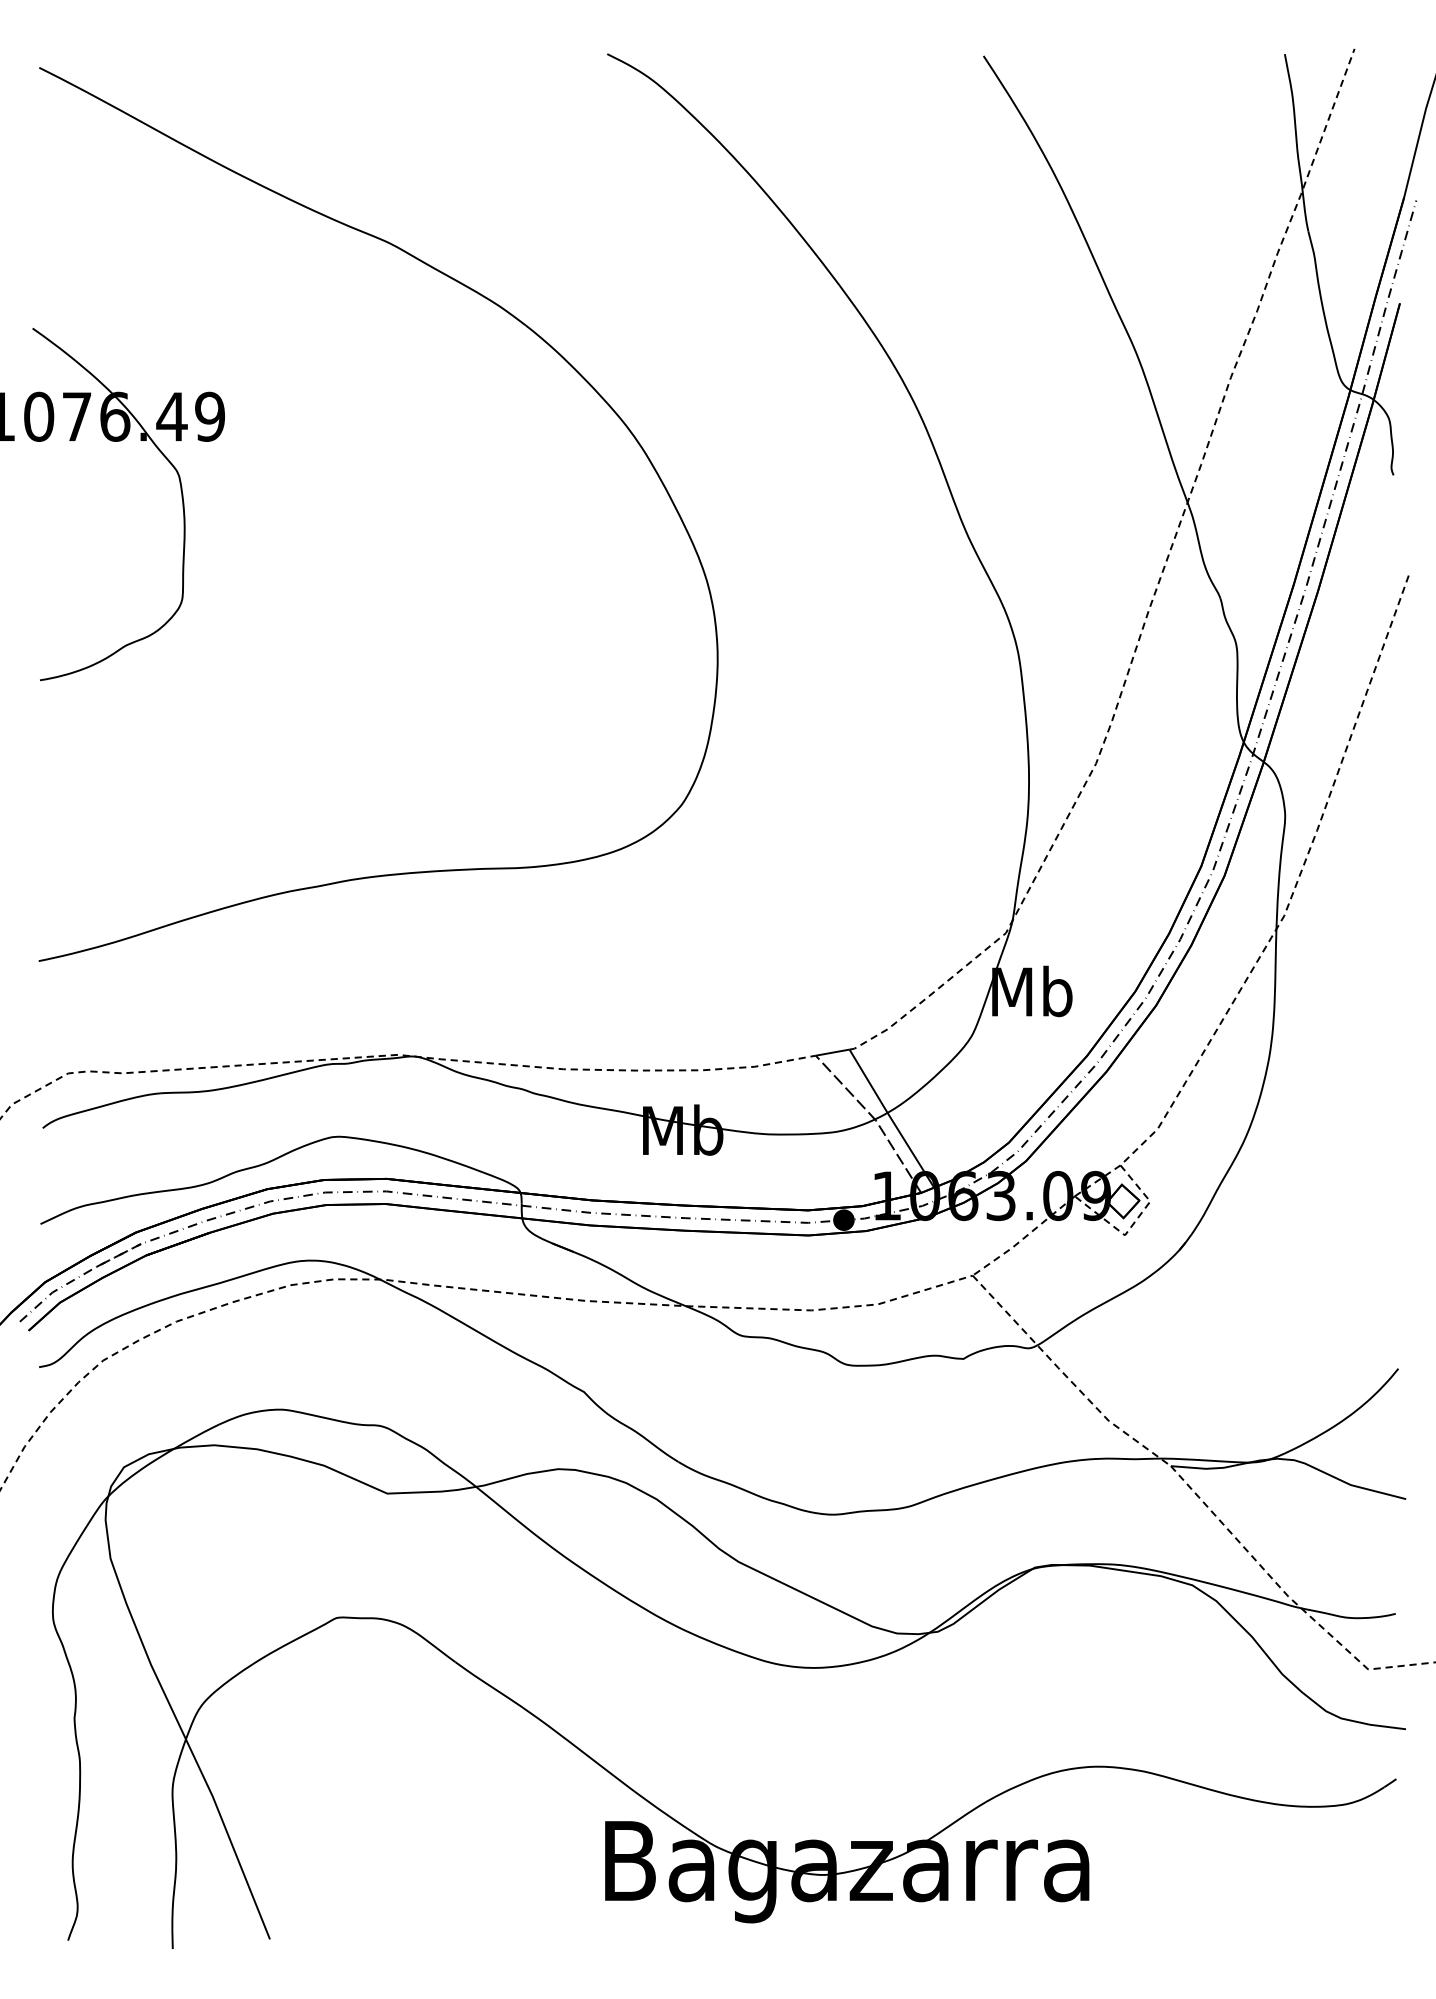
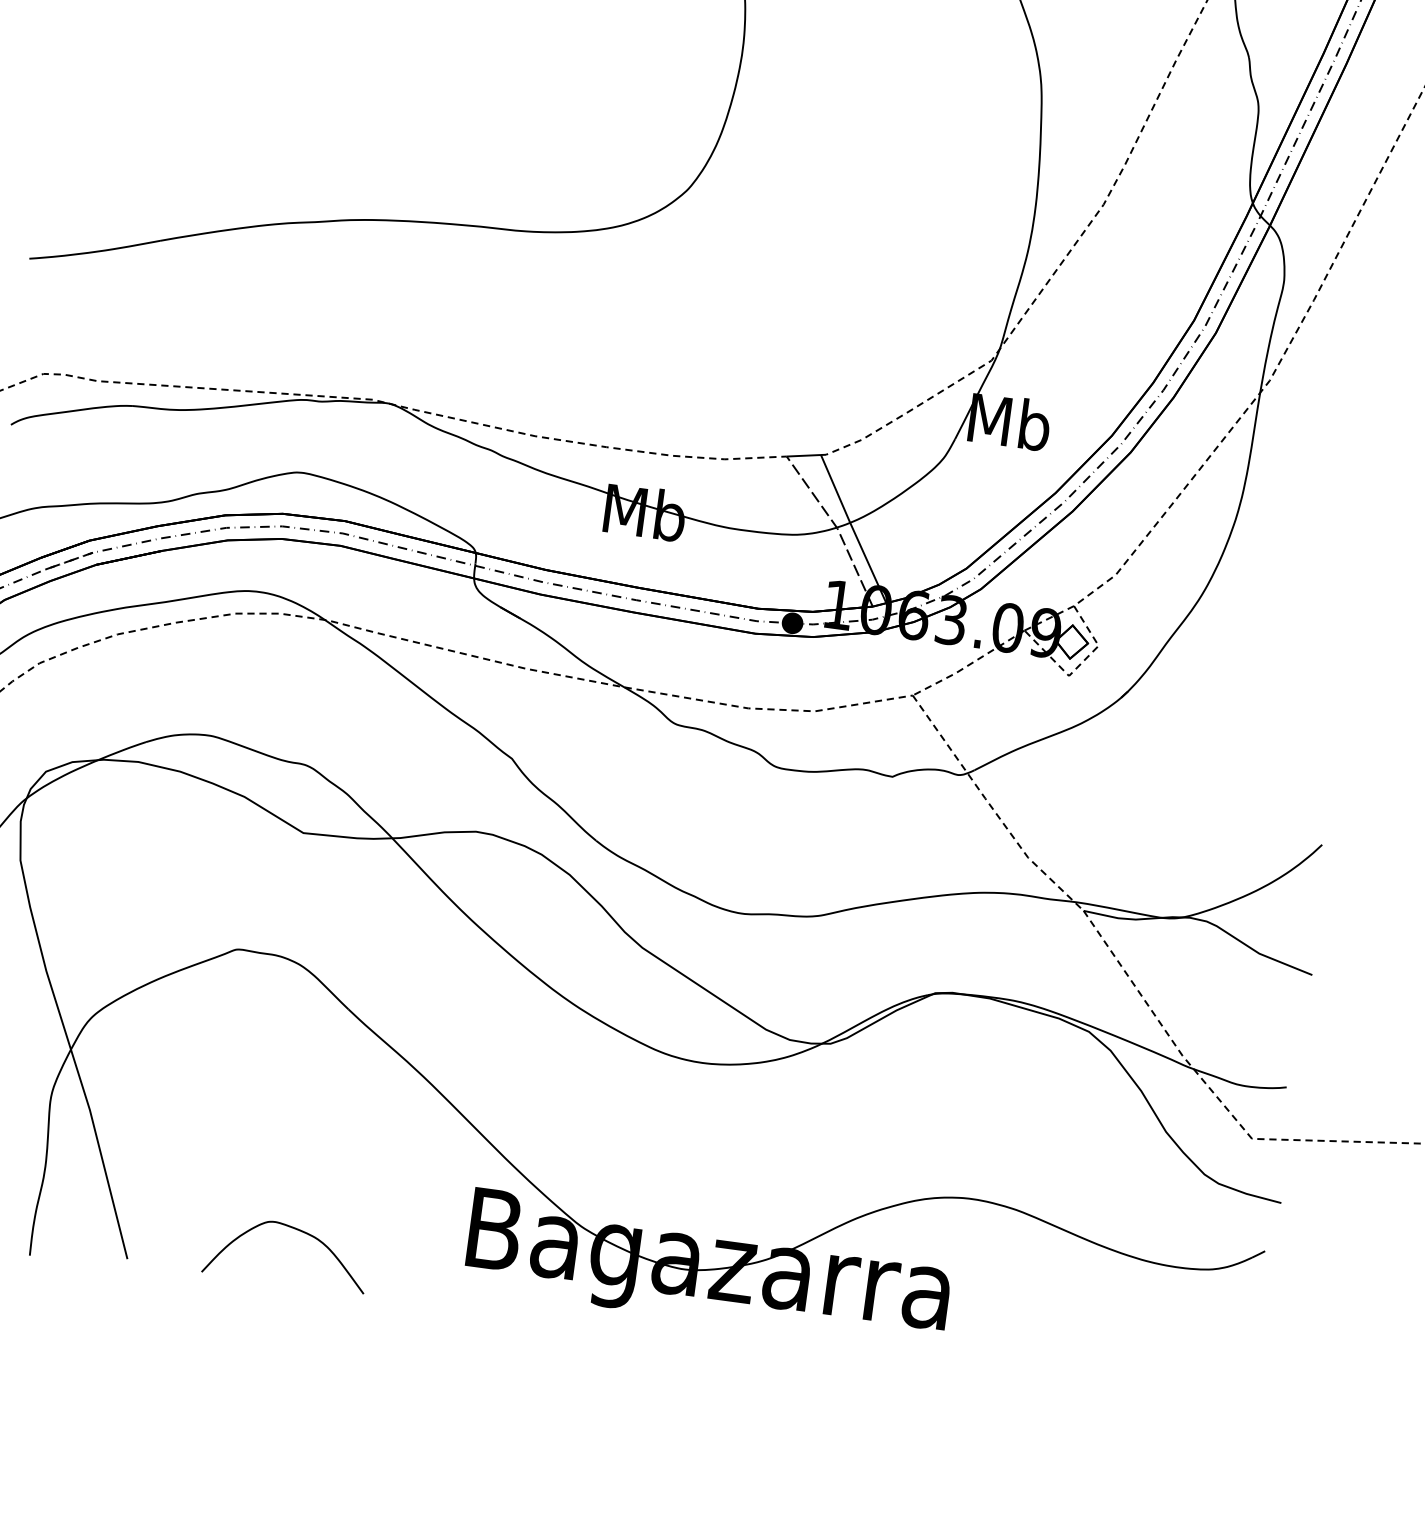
curve: (434, 1888) -> (297, 1230), added

